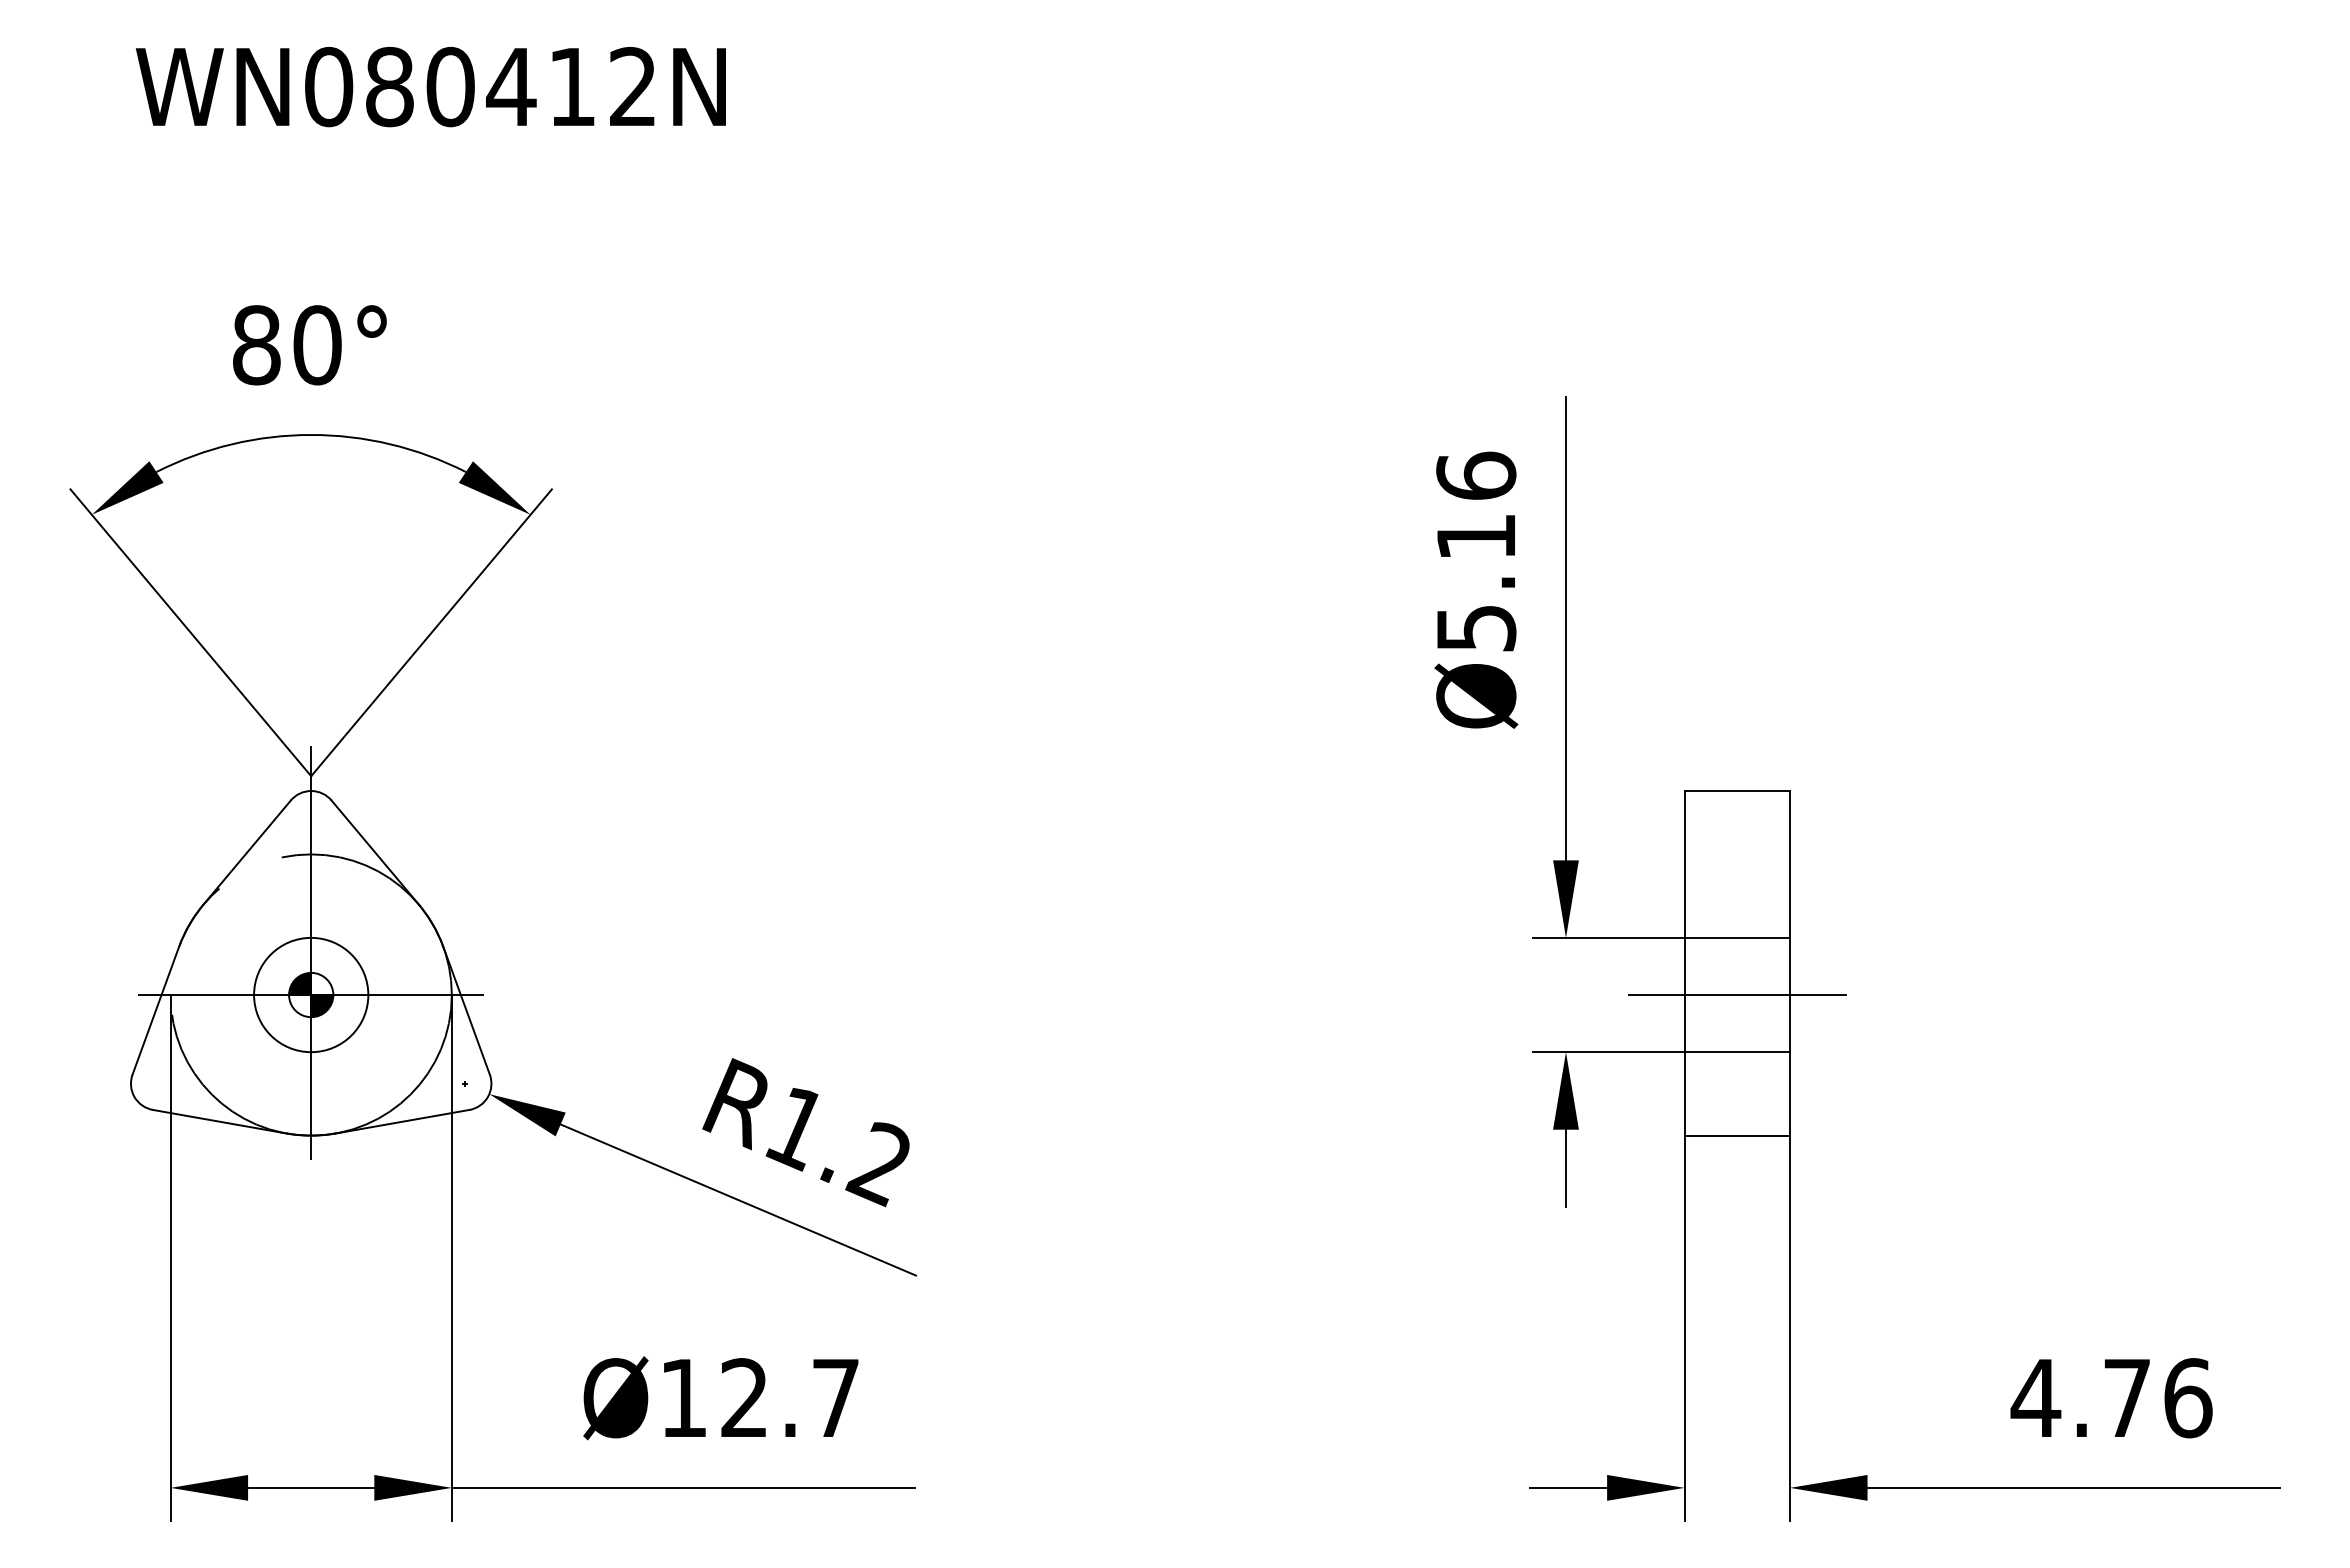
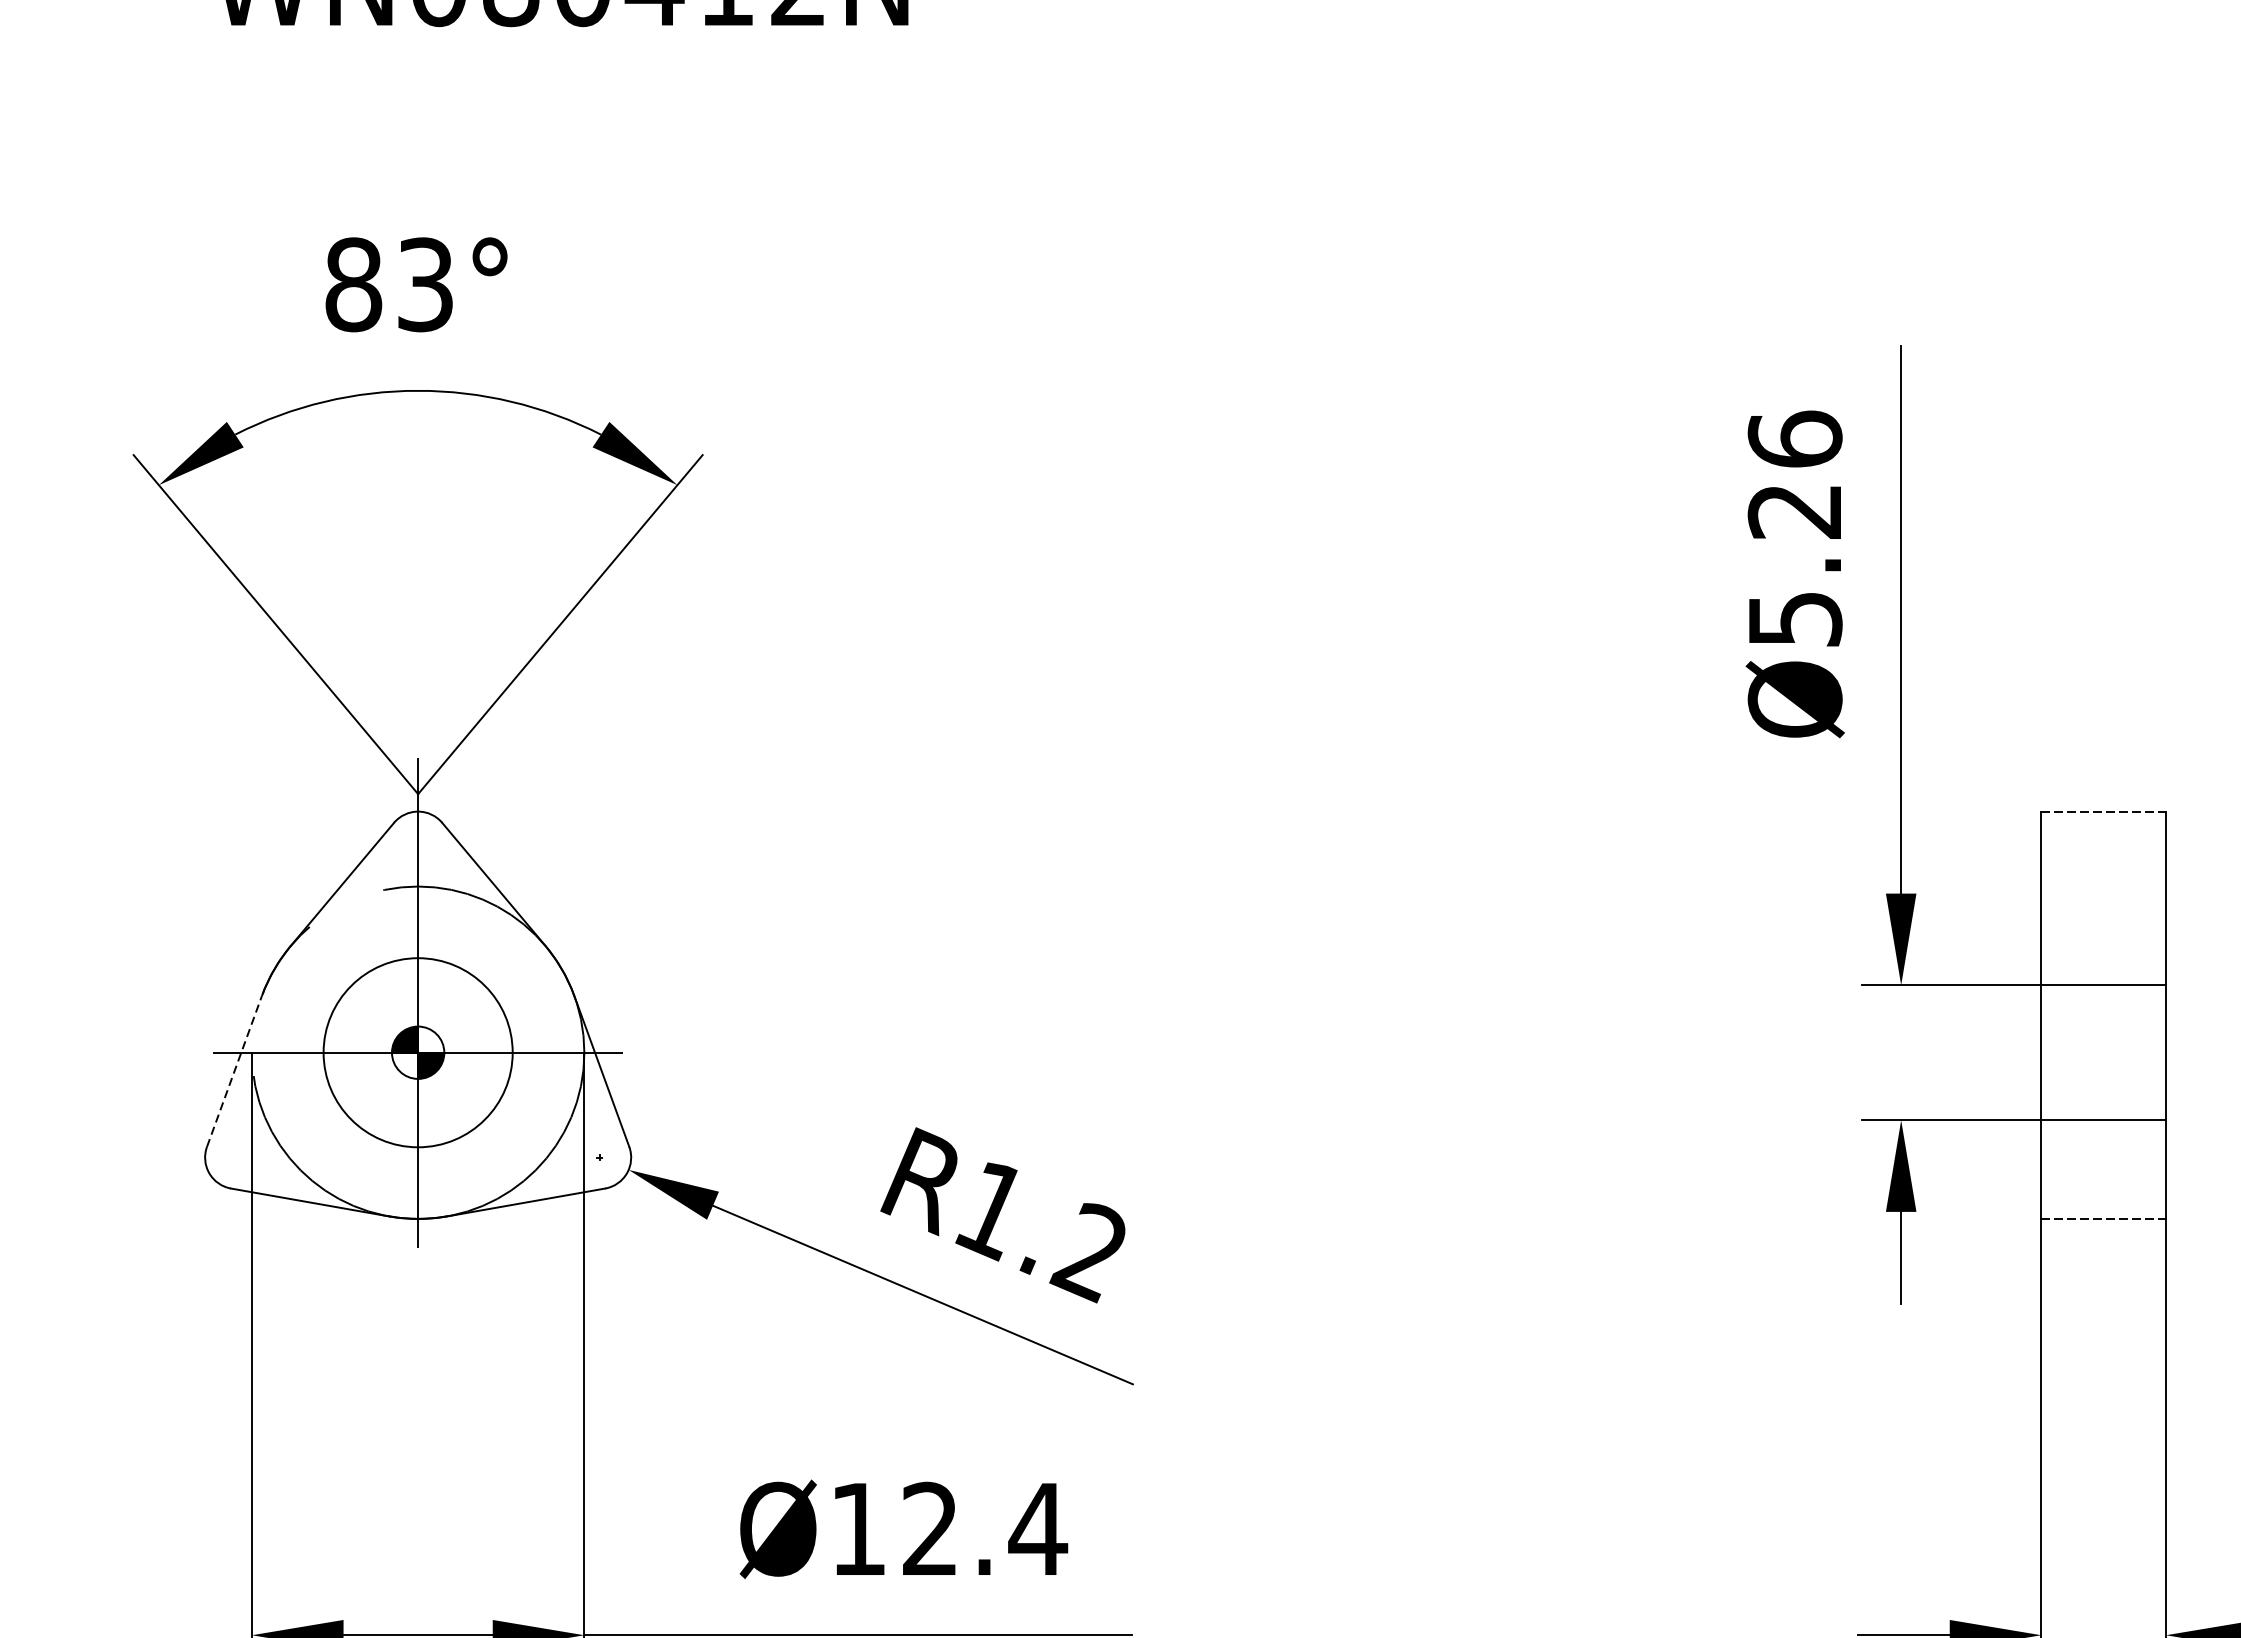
text: (317, 345) -> (425, 285), 80° -> 83°
text: (1475, 537) -> (1794, 511), Ø5.16 -> Ø5.26
line: (1737, 791) -> (2103, 812), solid -> dashed
circle: (311, 994) -> (418, 1052), size x1.4
line: (1736, 995) -> (2102, 1053), removed
line: (155, 1010) -> (234, 1071), solid -> dashed
line: (1737, 1135) -> (2103, 1218), solid -> dashed
text: (835, 1397) -> (1037, 1528), Ø12.7 -> Ø12.4

